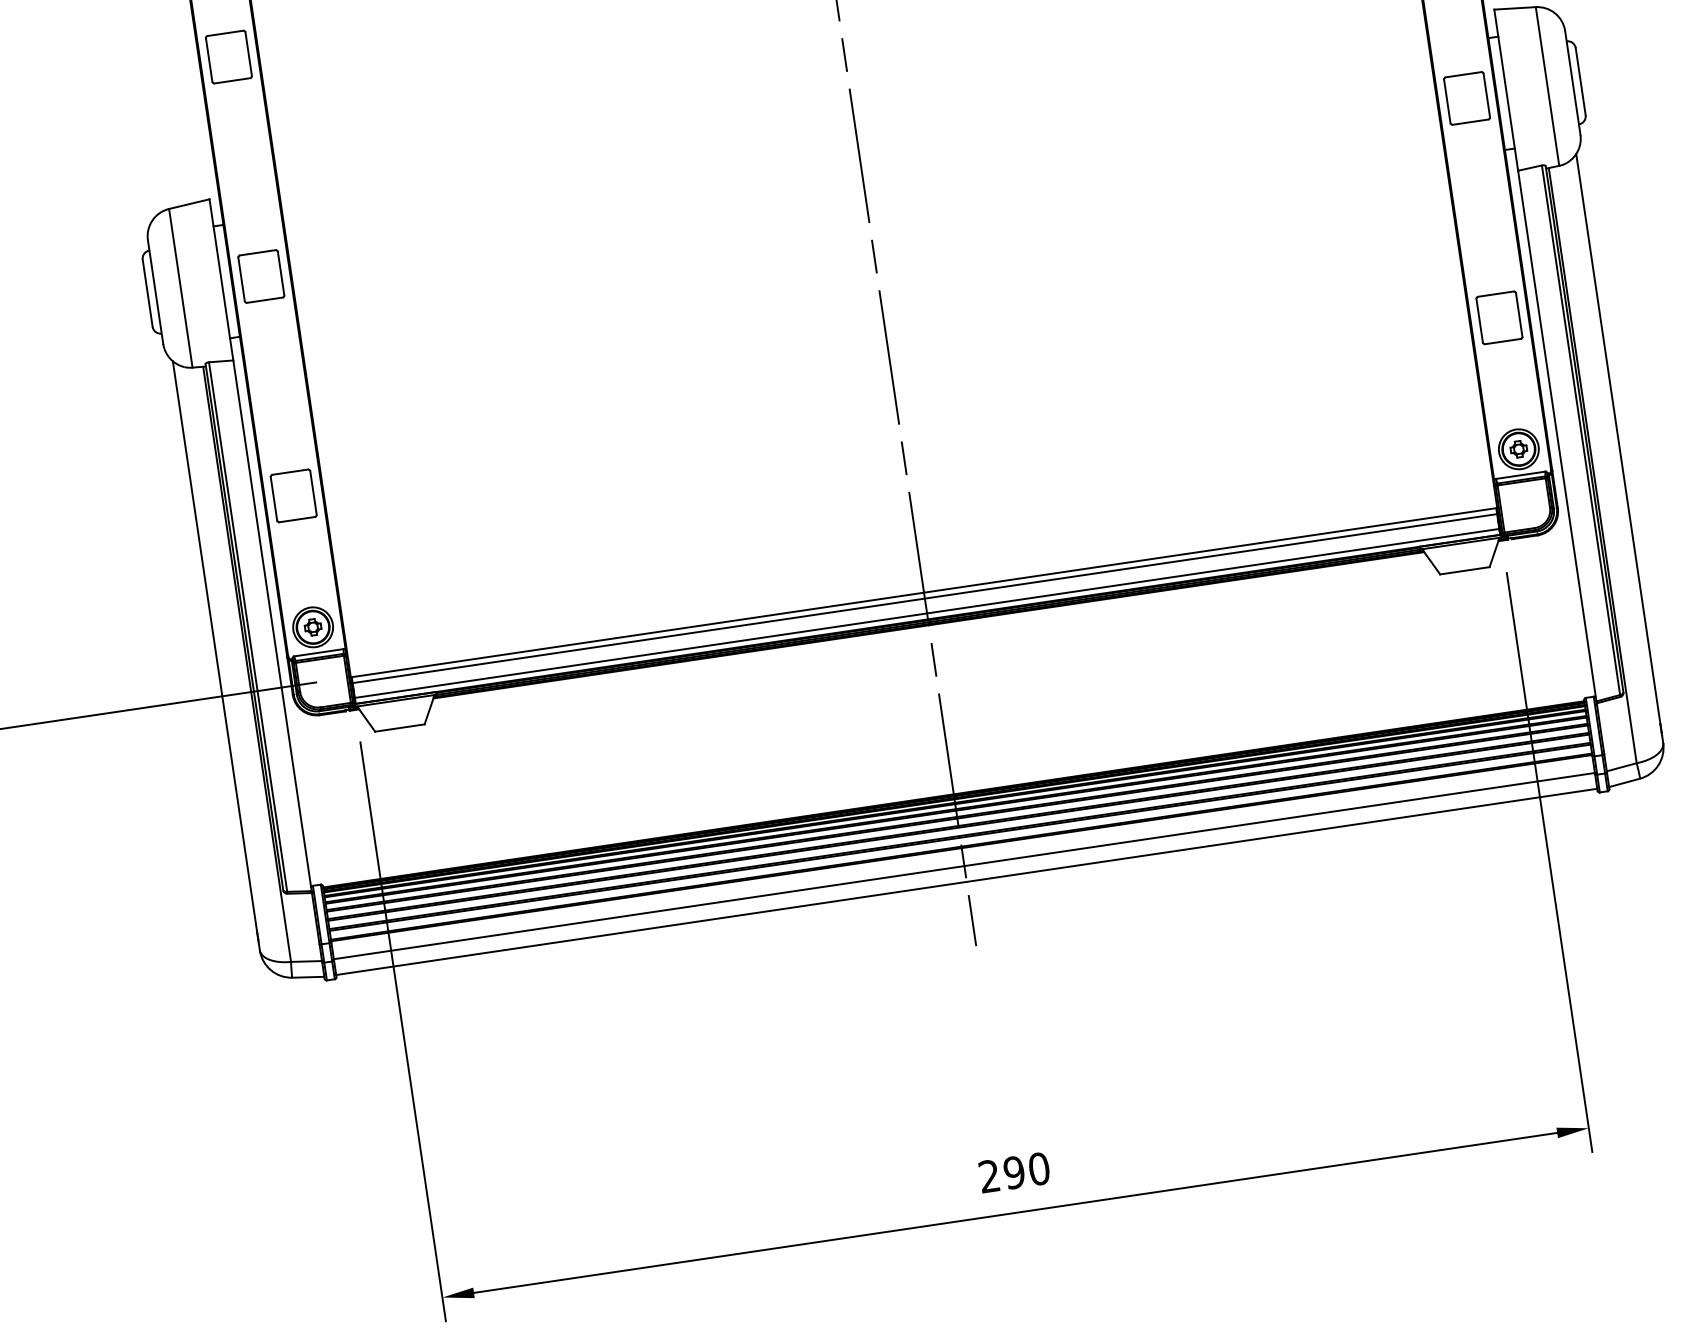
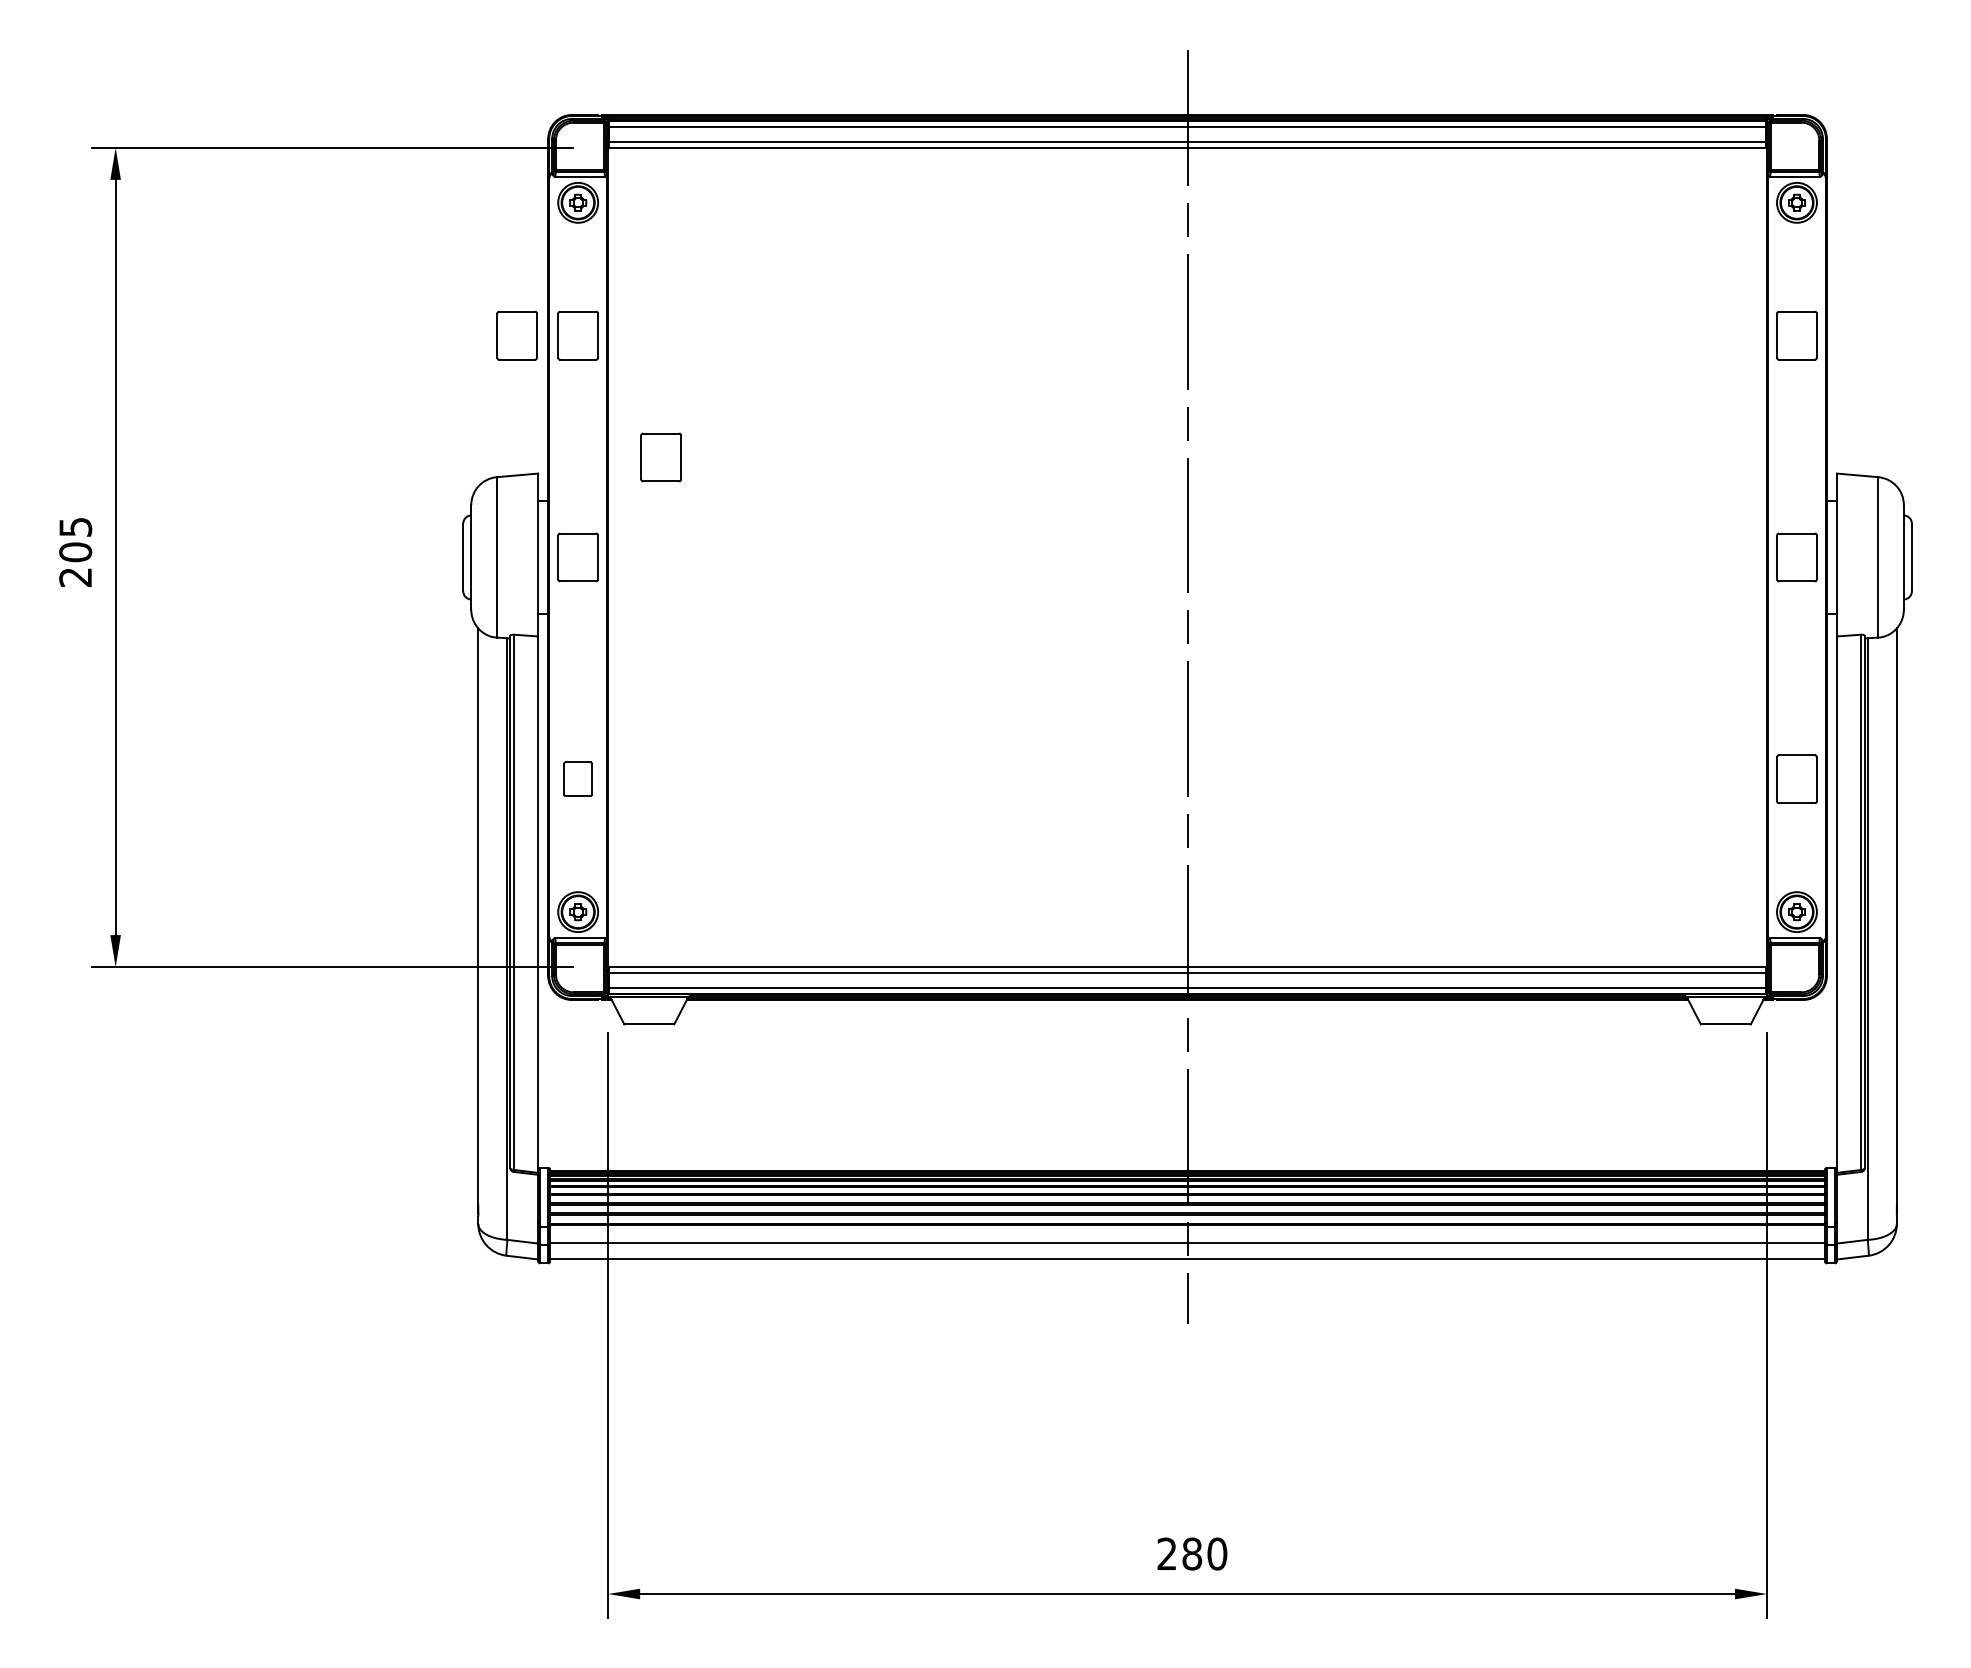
part: (167, 65) -> (516, 335), added
part: (328, 165) -> (660, 457), added
part: (292, 495) -> (577, 778), size x0.7
text: (1014, 1172) -> (1192, 1553), 290 -> 280

